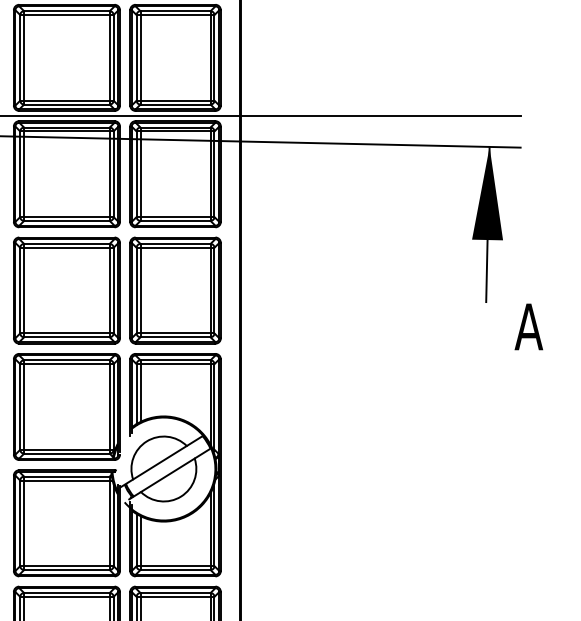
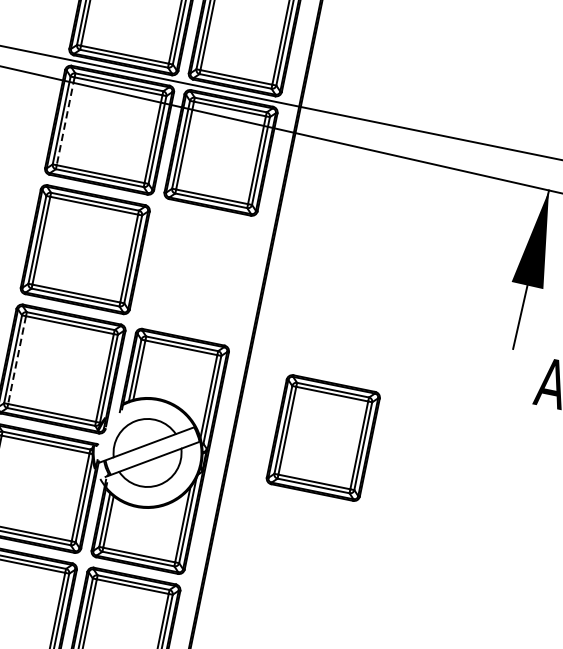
line: (24, 174) -> (65, 121), solid -> dashed
part: (175, 290) -> (323, 437), moved
line: (24, 406) -> (17, 359), solid -> dashed

